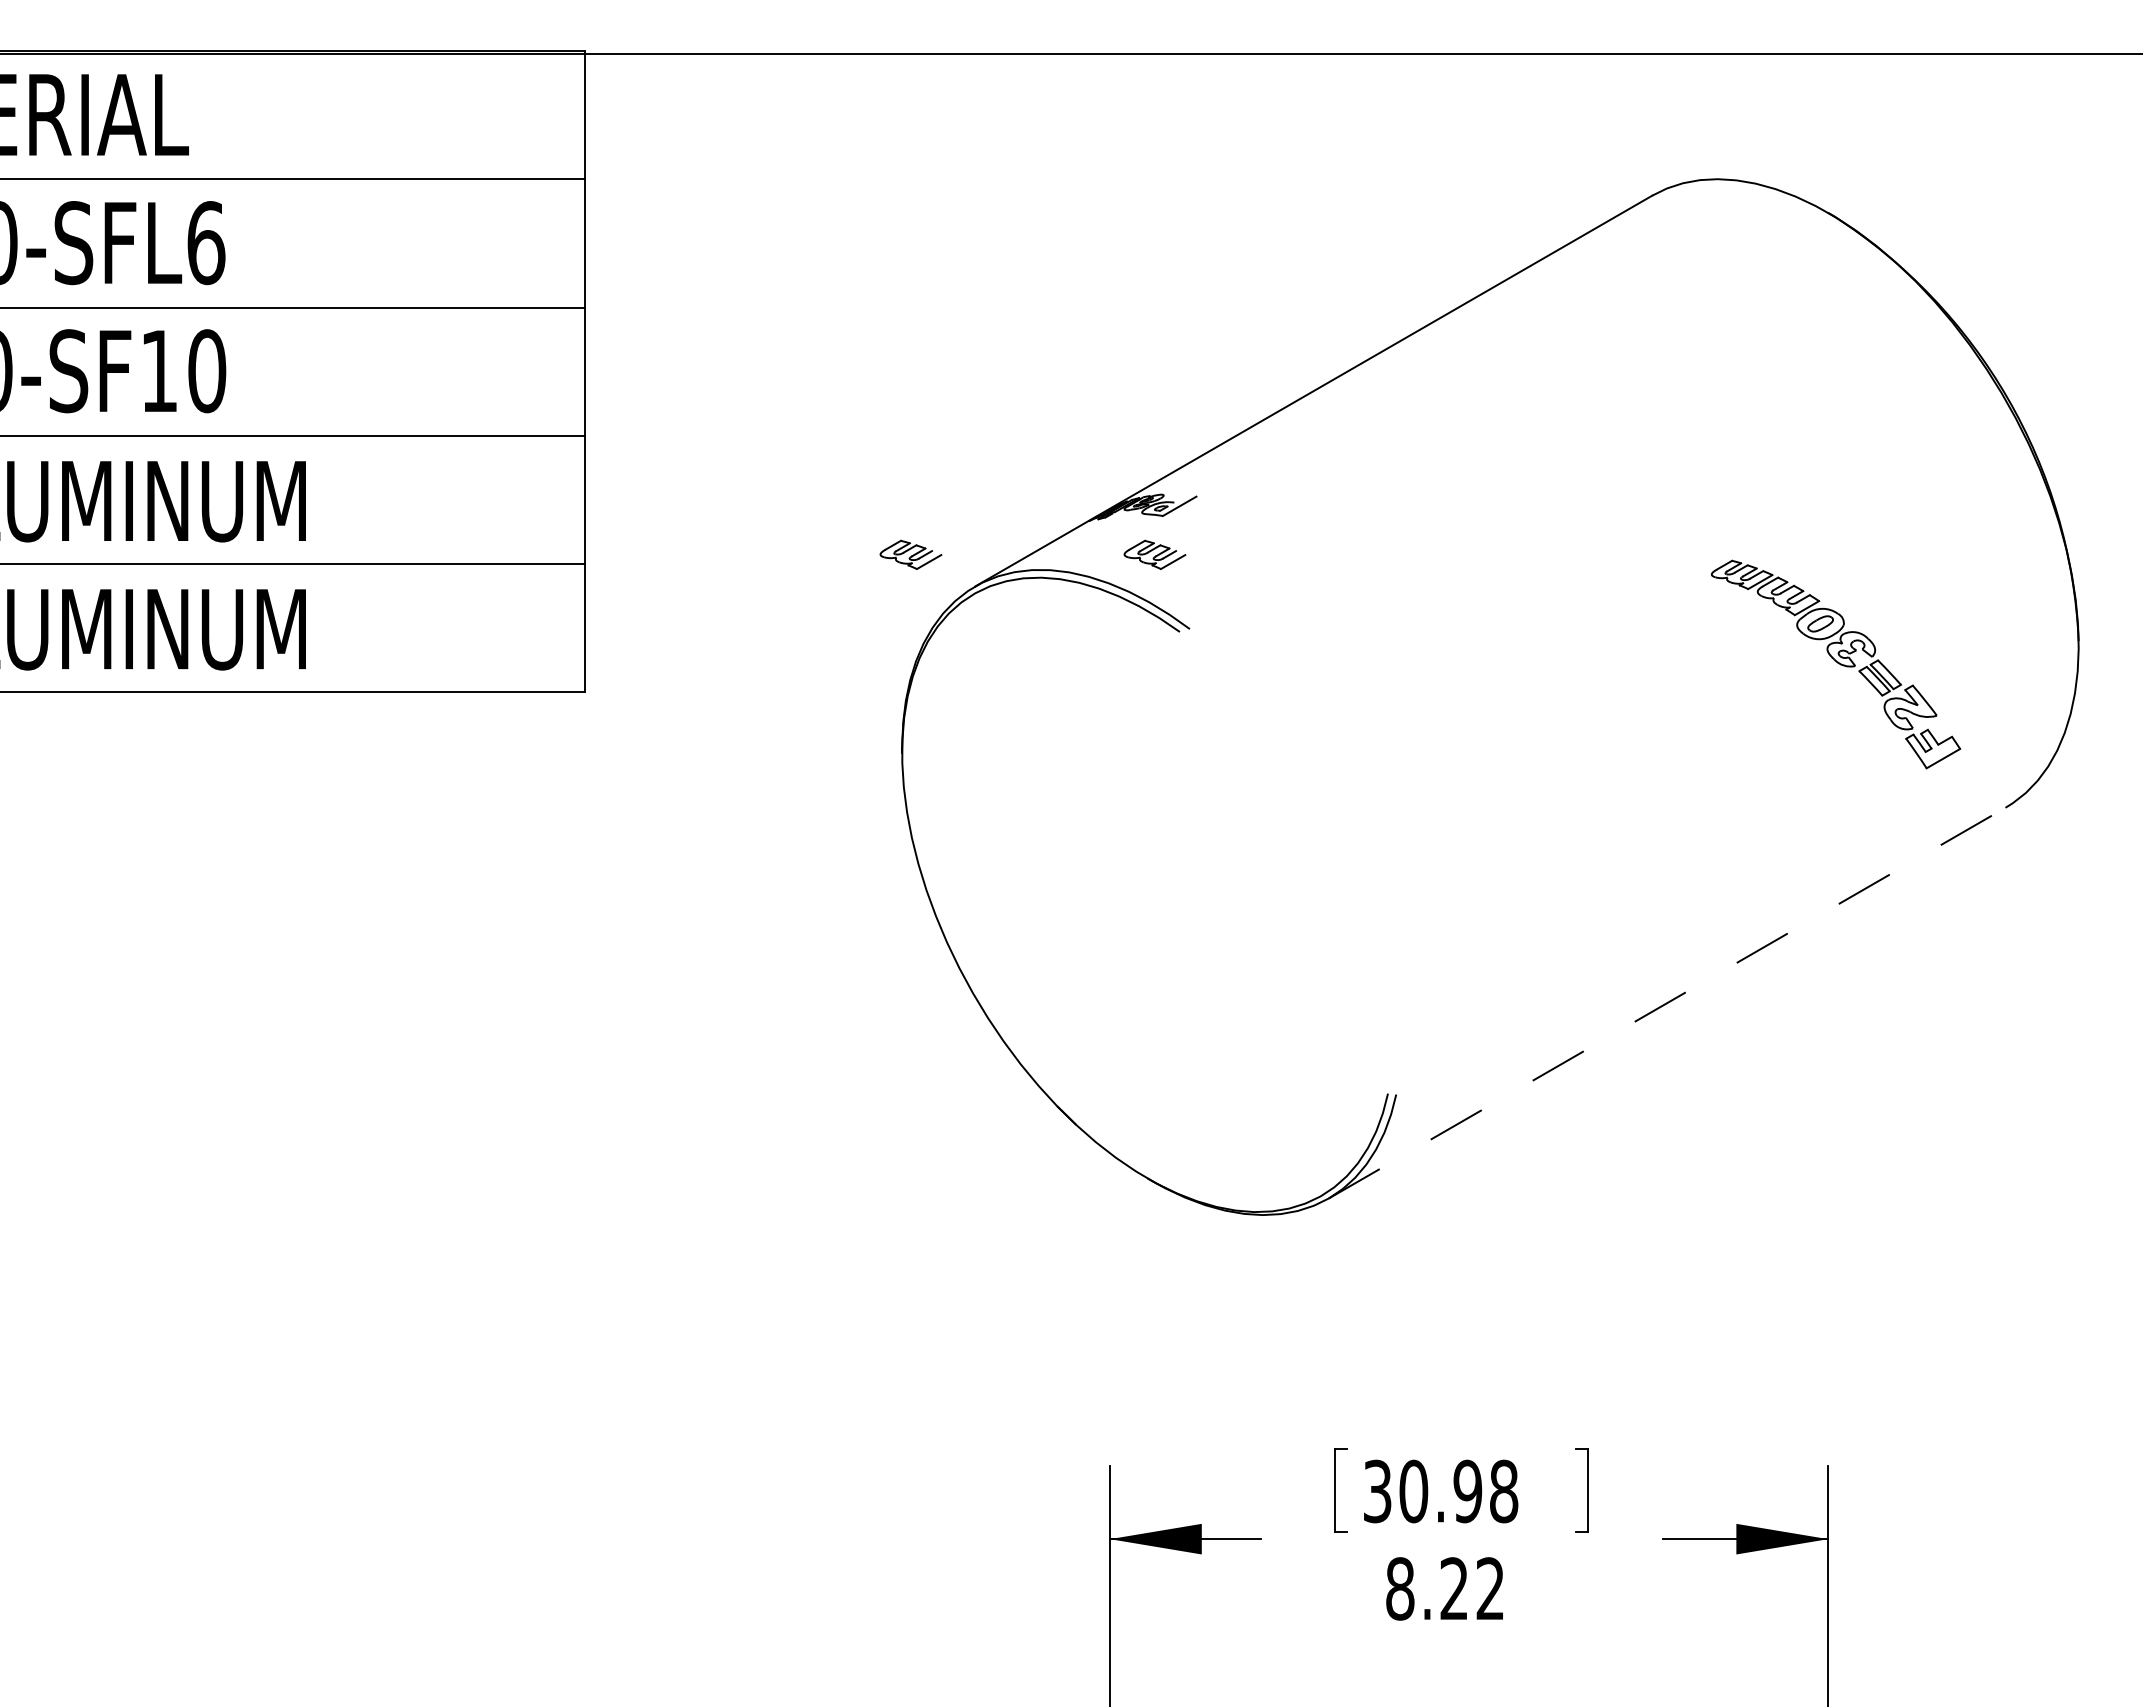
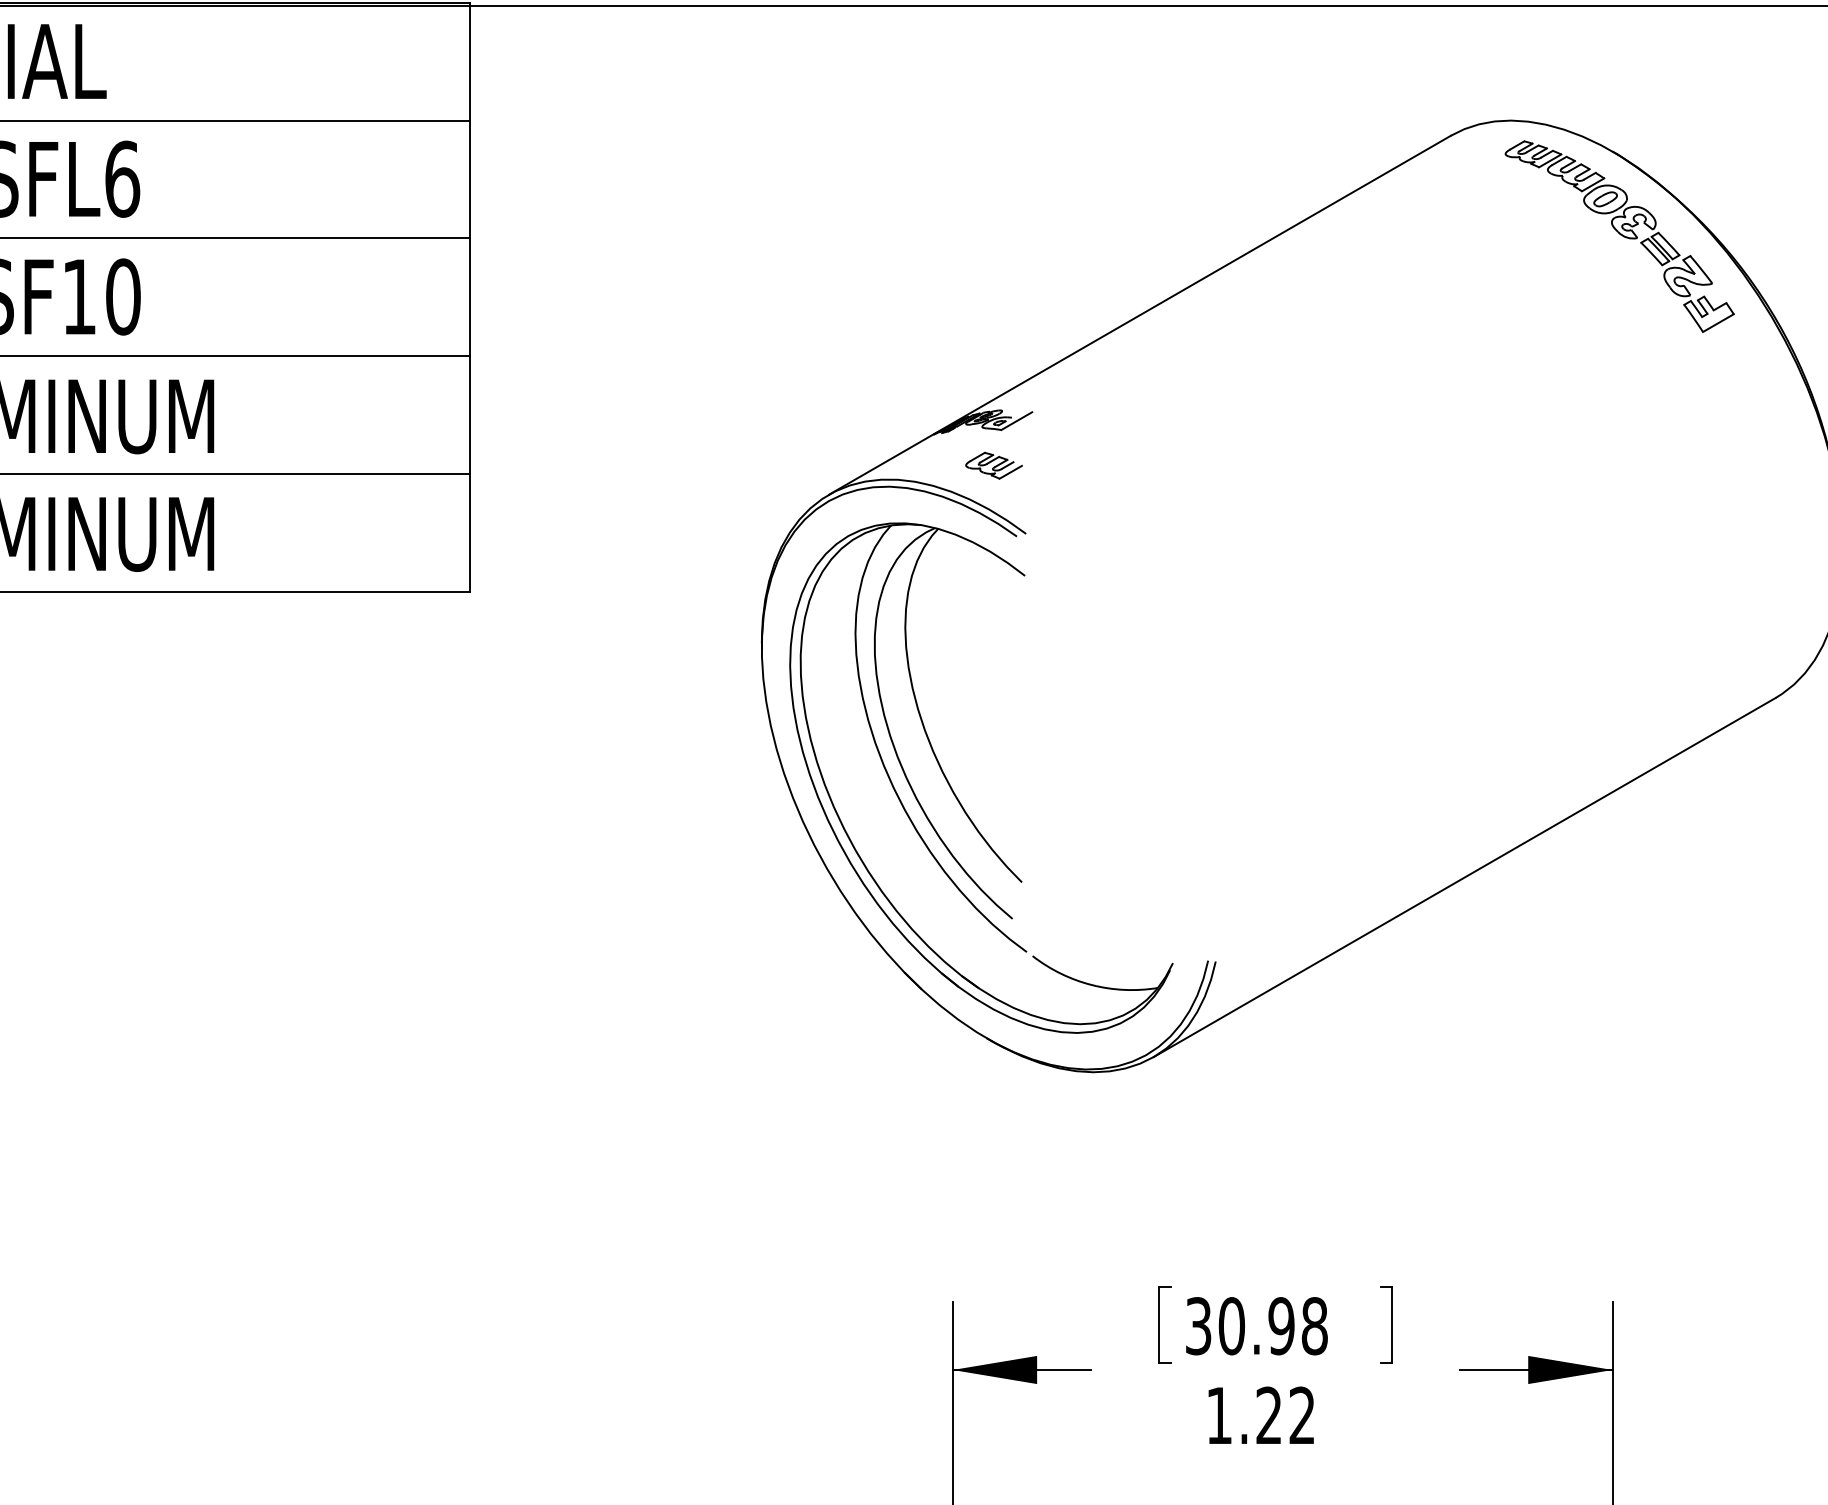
part: (910, 554) -> (769, 465), removed
part: (1835, 664) -> (1619, 236), moved
part: (1111, 909) -> (954, 791), added
line: (1667, 1003) -> (1464, 877), dashed -> solid
text: (1400, 1588) -> (1219, 1415), 8.22 -> 1.22

